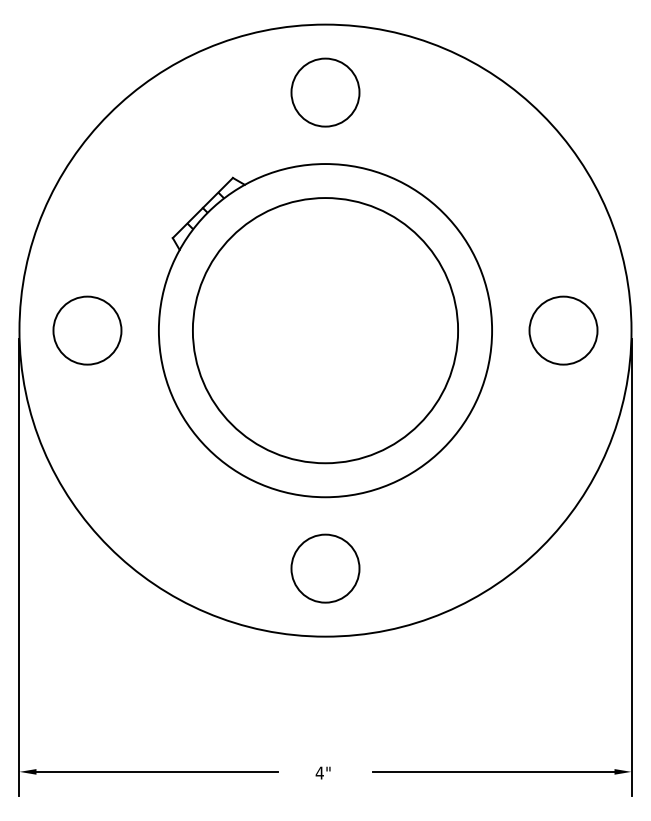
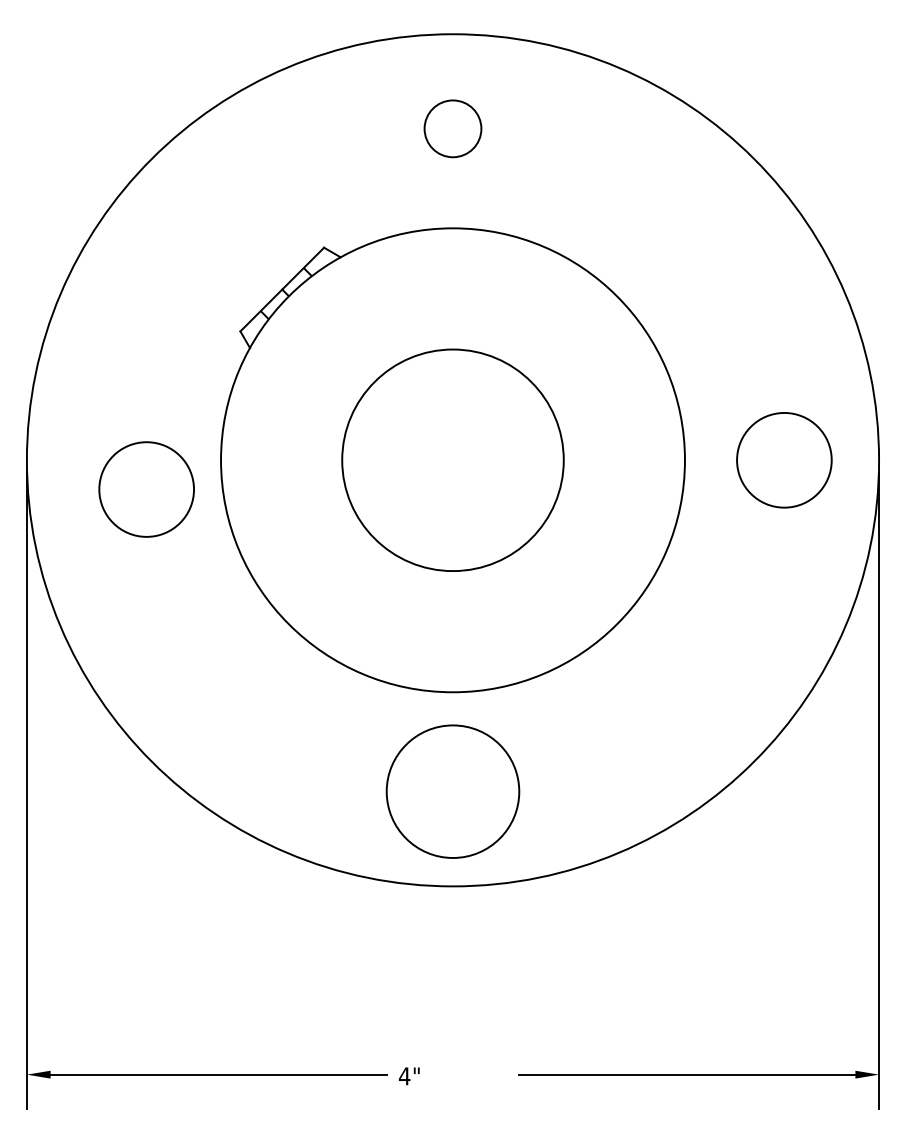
circle: (325, 92) -> (453, 128), size x0.6
circle: (87, 330) -> (146, 489), moved
circle: (325, 330) -> (453, 460), size x0.6
circle: (325, 568) -> (453, 791), size x1.4
text: (322, 772) -> (408, 1075), moved

